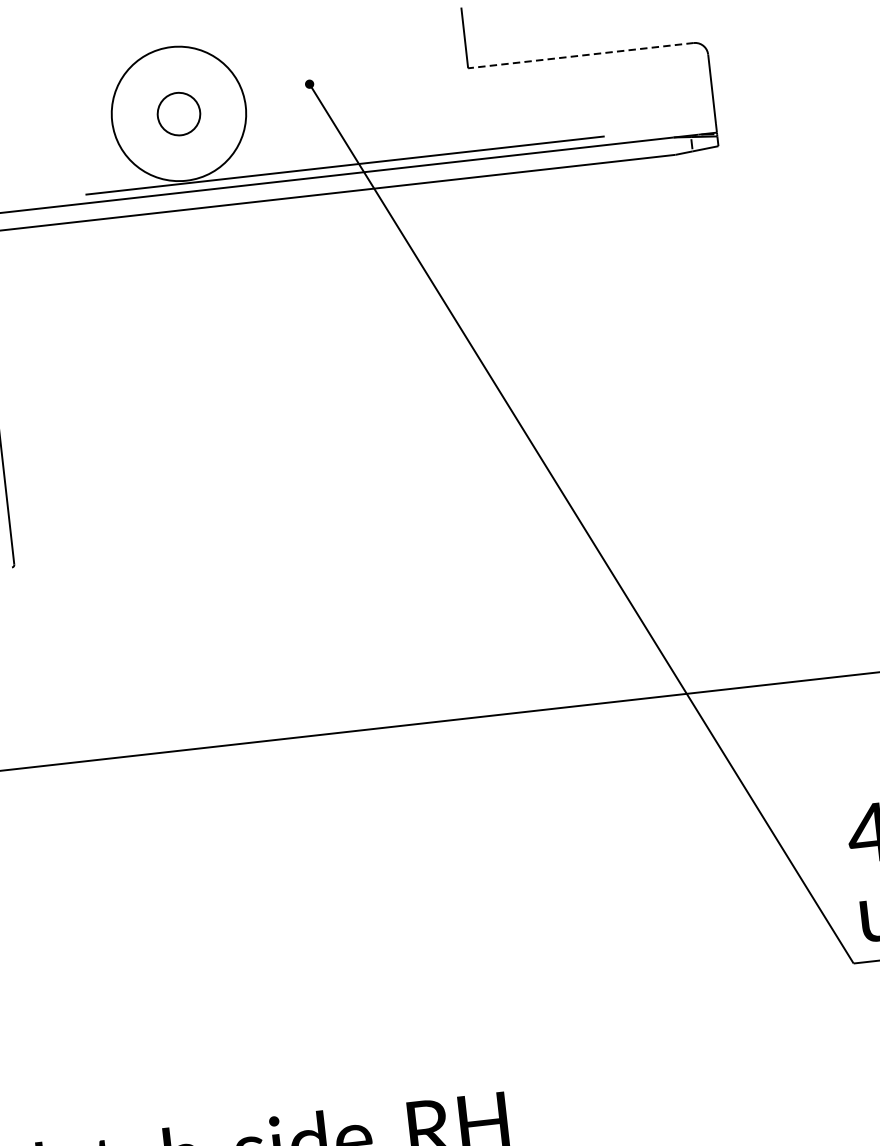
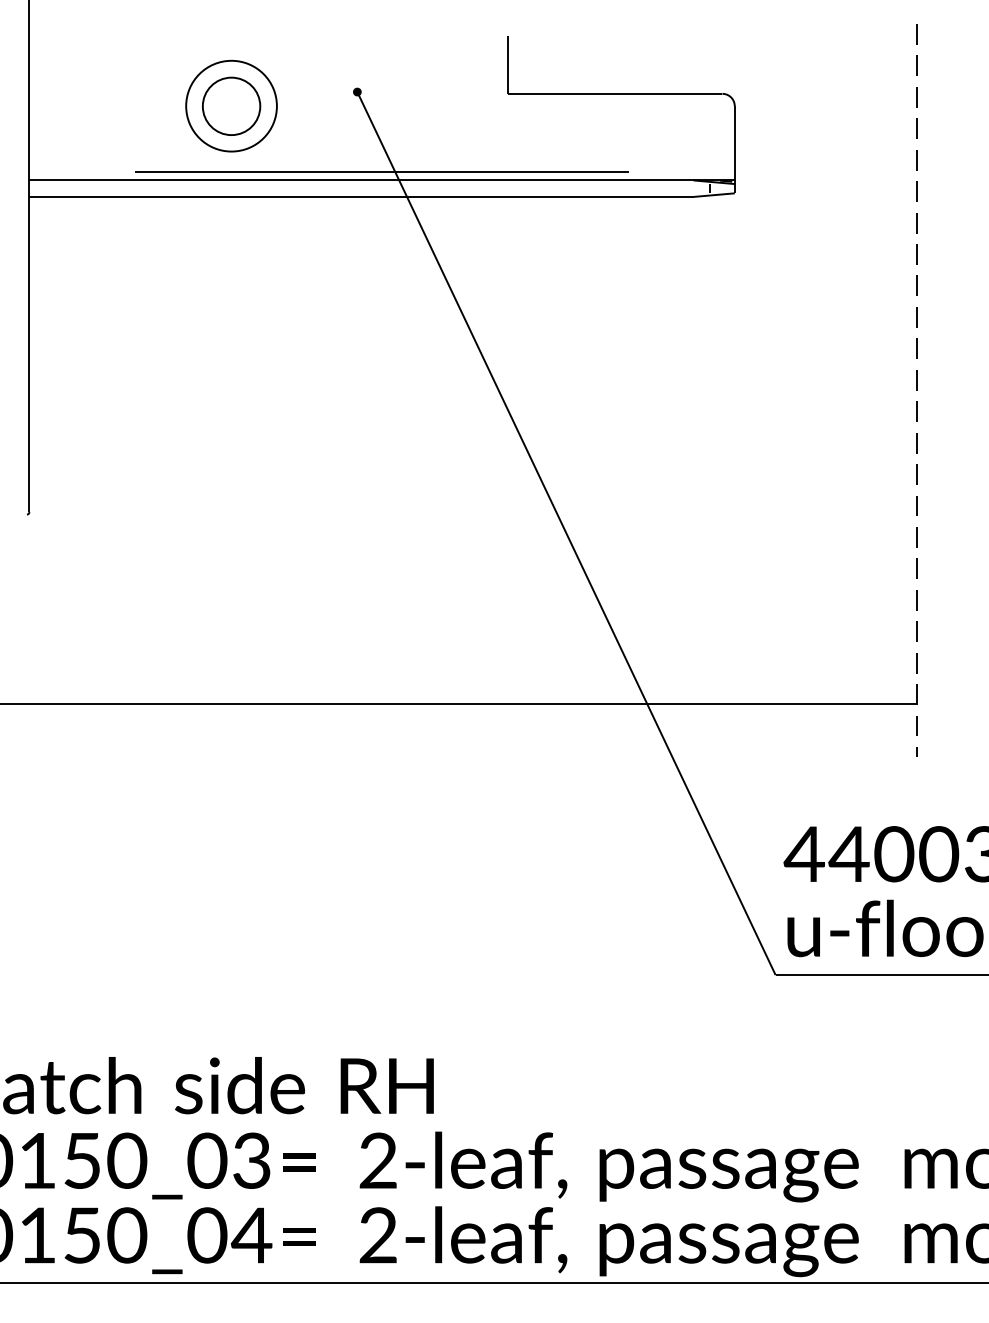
line: (580, 55) -> (614, 93), dashed -> solid
circle: (178, 113) -> (231, 105), size x0.71
circle: (178, 114) -> (231, 106), size x1.43

